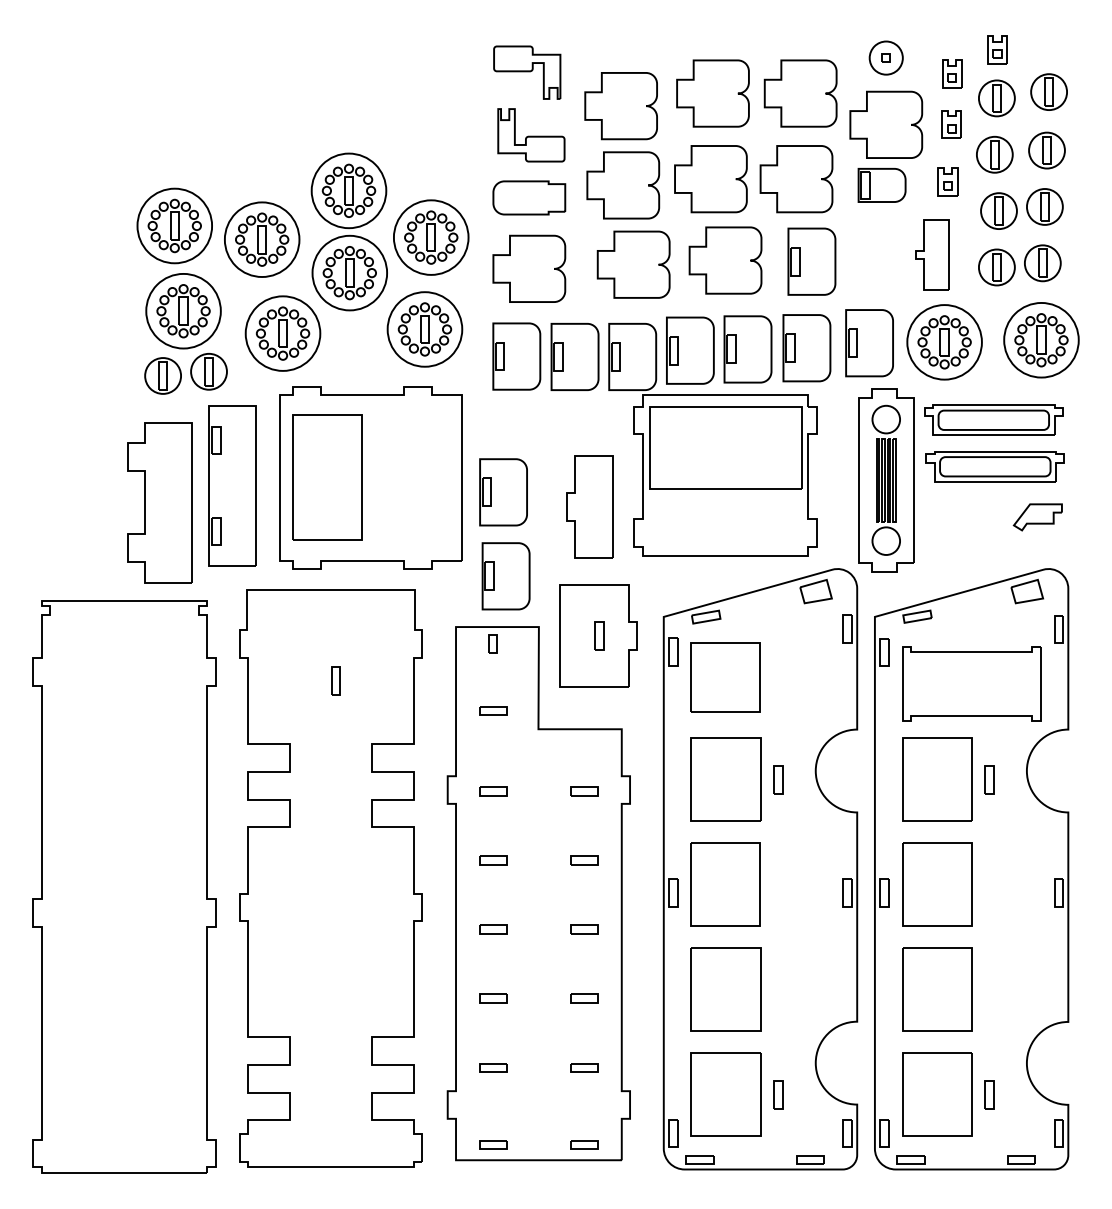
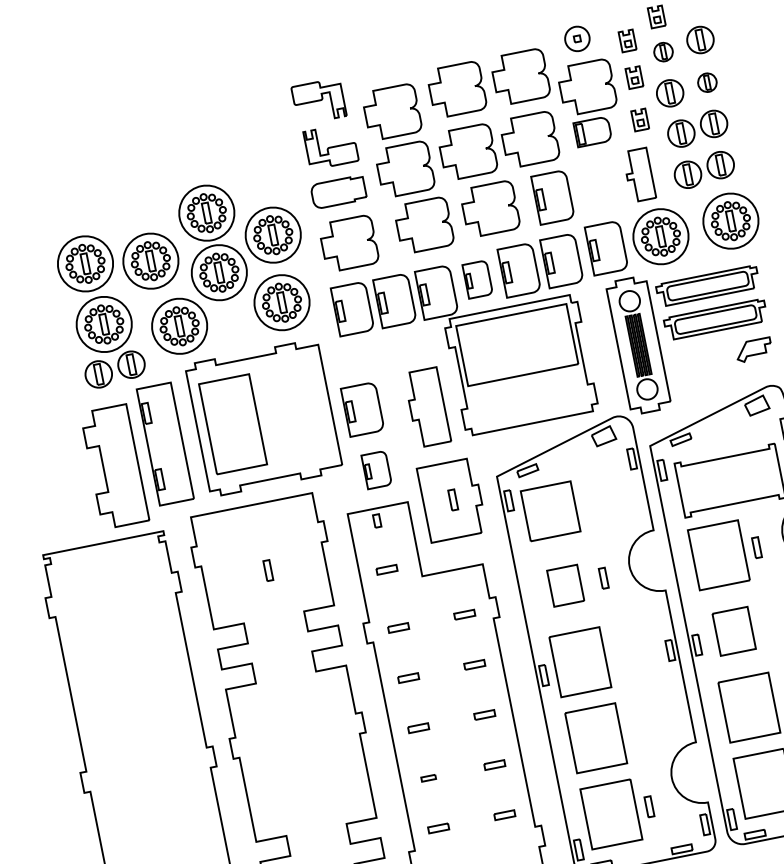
part: (996, 98) -> (663, 52), size x0.7
part: (1046, 150) -> (707, 82), size x0.7
part: (690, 350) -> (477, 279), size x0.7
part: (505, 576) -> (376, 470), size x0.7
part: (725, 779) -> (565, 585), size x0.6
part: (937, 884) -> (734, 631), size x0.7
part: (493, 998) -> (428, 778), size x0.7

